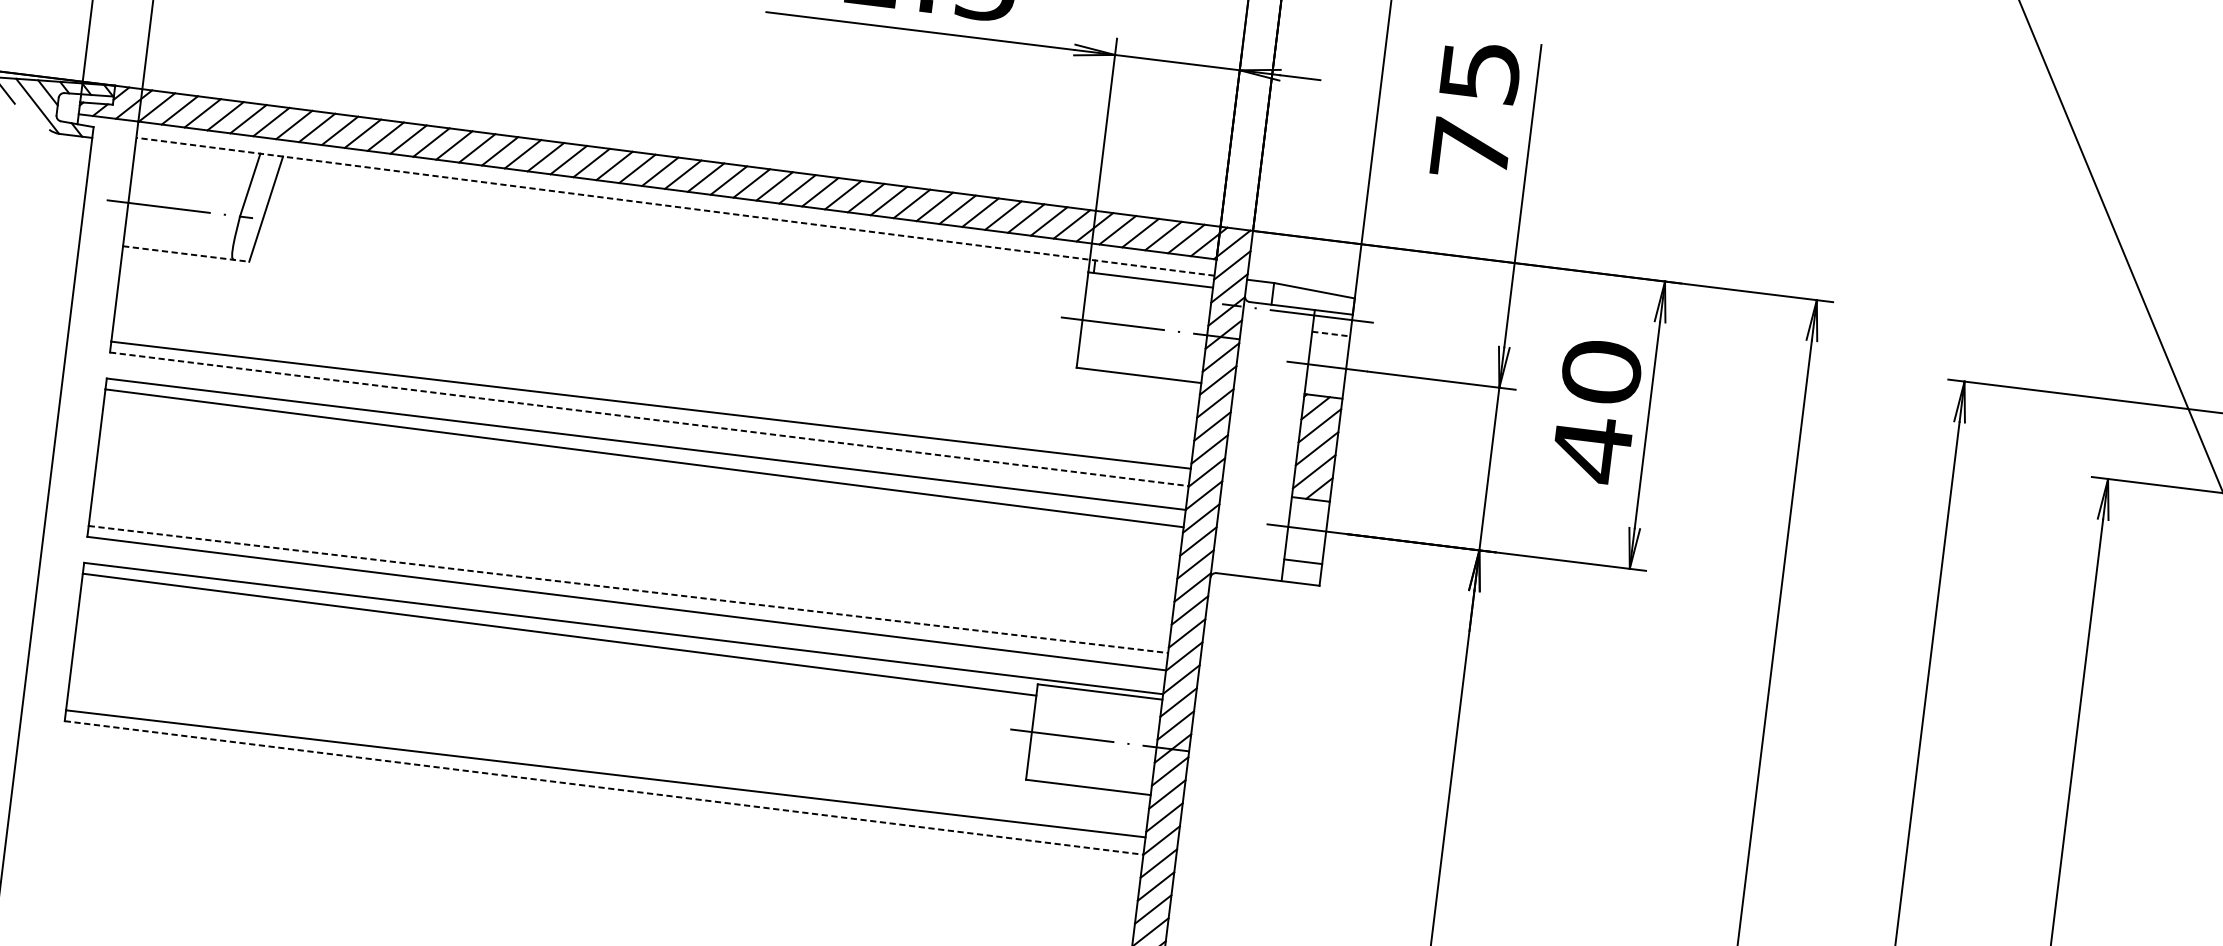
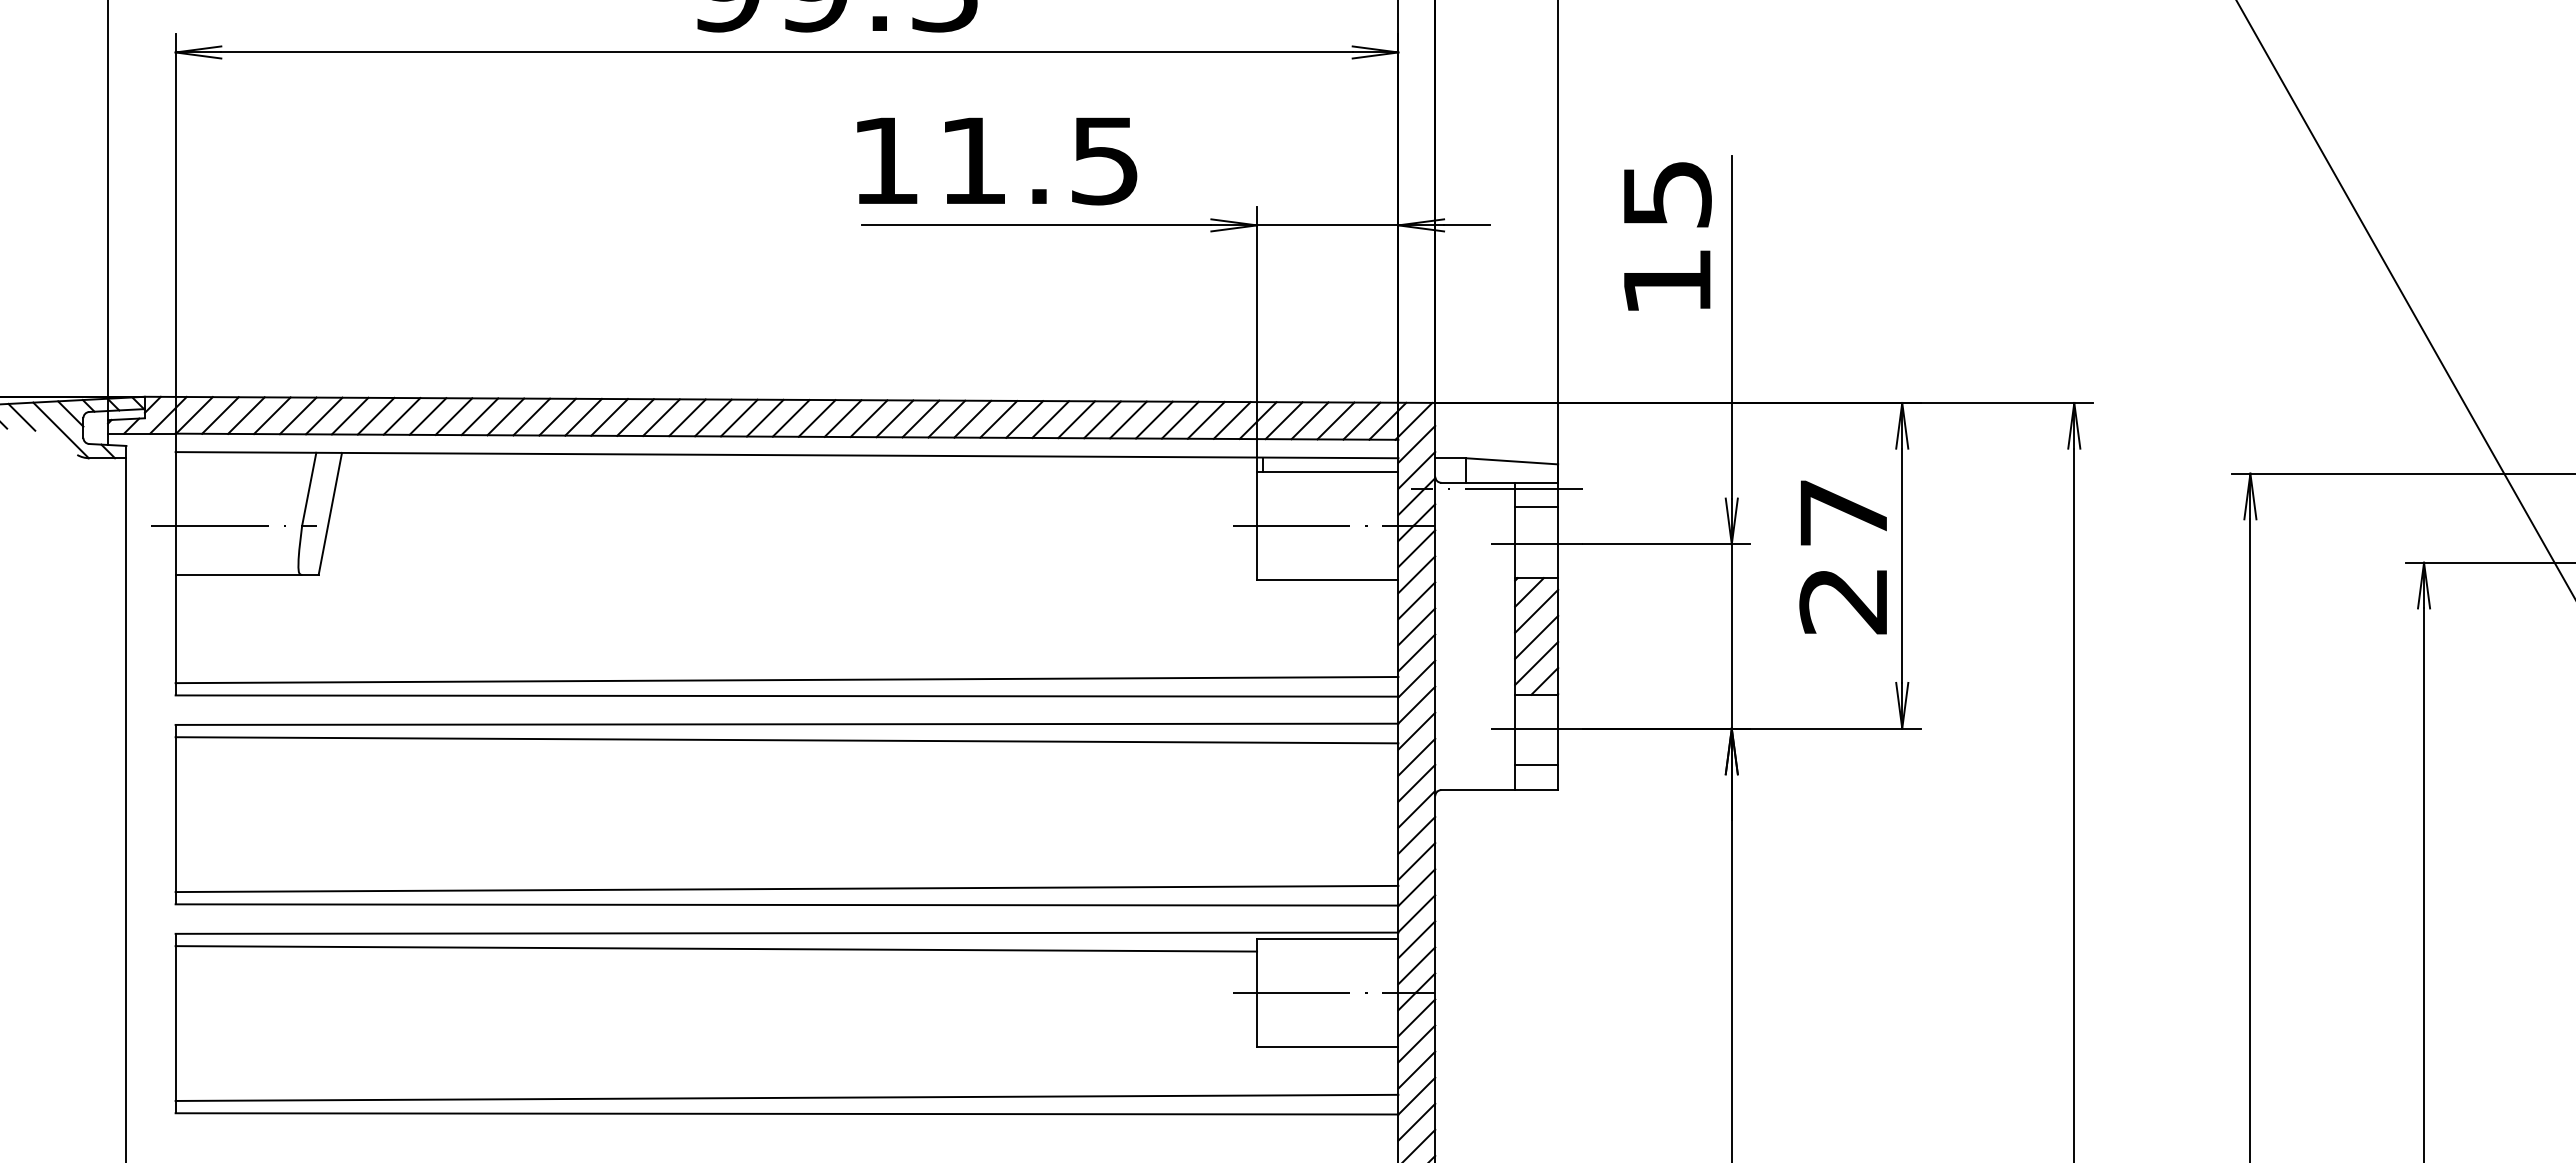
text: (1471, 148) -> (1667, 281), 75 -> 15
line: (674, 207) -> (786, 455), dashed -> solid
line: (186, 253) -> (247, 574), dashed -> solid
line: (1331, 334) -> (1536, 507), dashed -> solid
text: (1596, 411) -> (1843, 557), 40 -> 27
line: (649, 419) -> (787, 696), dashed -> solid
line: (628, 589) -> (787, 888), dashed -> solid
line: (604, 787) -> (787, 1113), dashed -> solid

